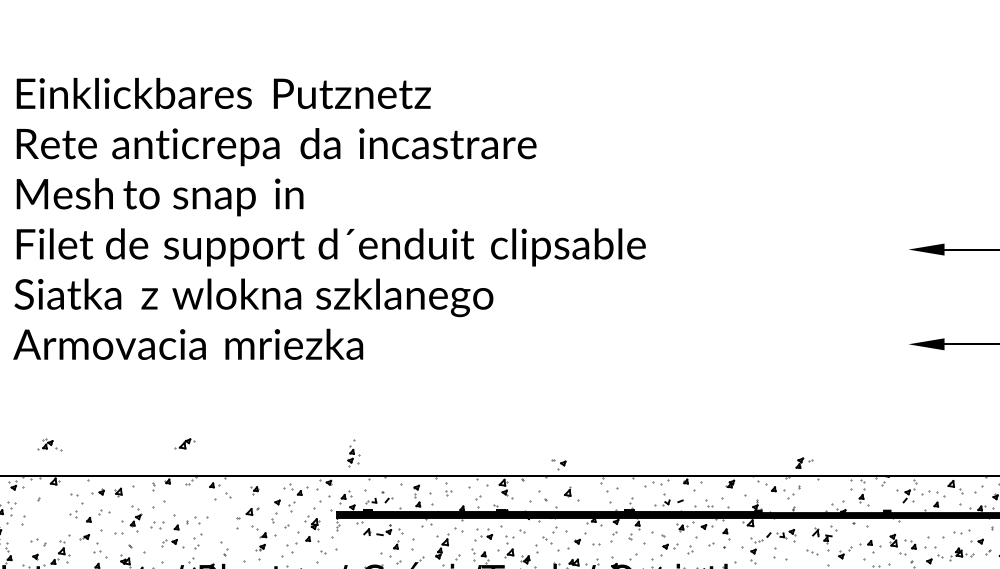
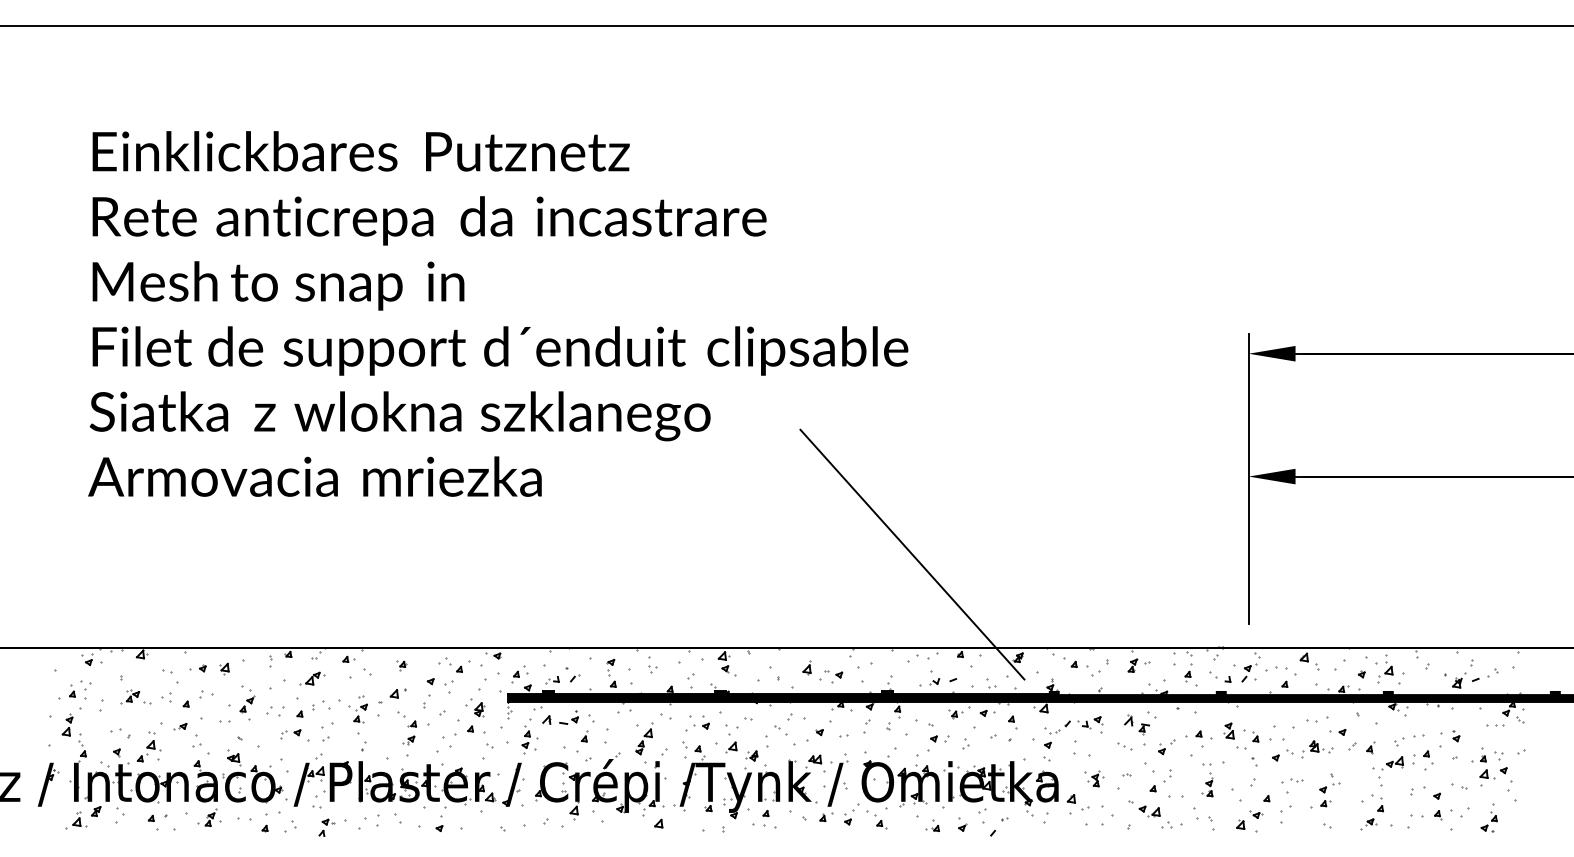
line: (908, 345) -> (1248, 478), added
line: (649, 404) -> (912, 554), added
part: (184, 443) -> (312, 678), moved
part: (49, 444) -> (135, 696), moved
part: (353, 453) -> (529, 736), moved
part: (804, 463) -> (1138, 665), moved
part: (558, 464) -> (833, 676), moved
part: (886, 498) -> (1220, 676), added
part: (221, 523) -> (357, 709), added

